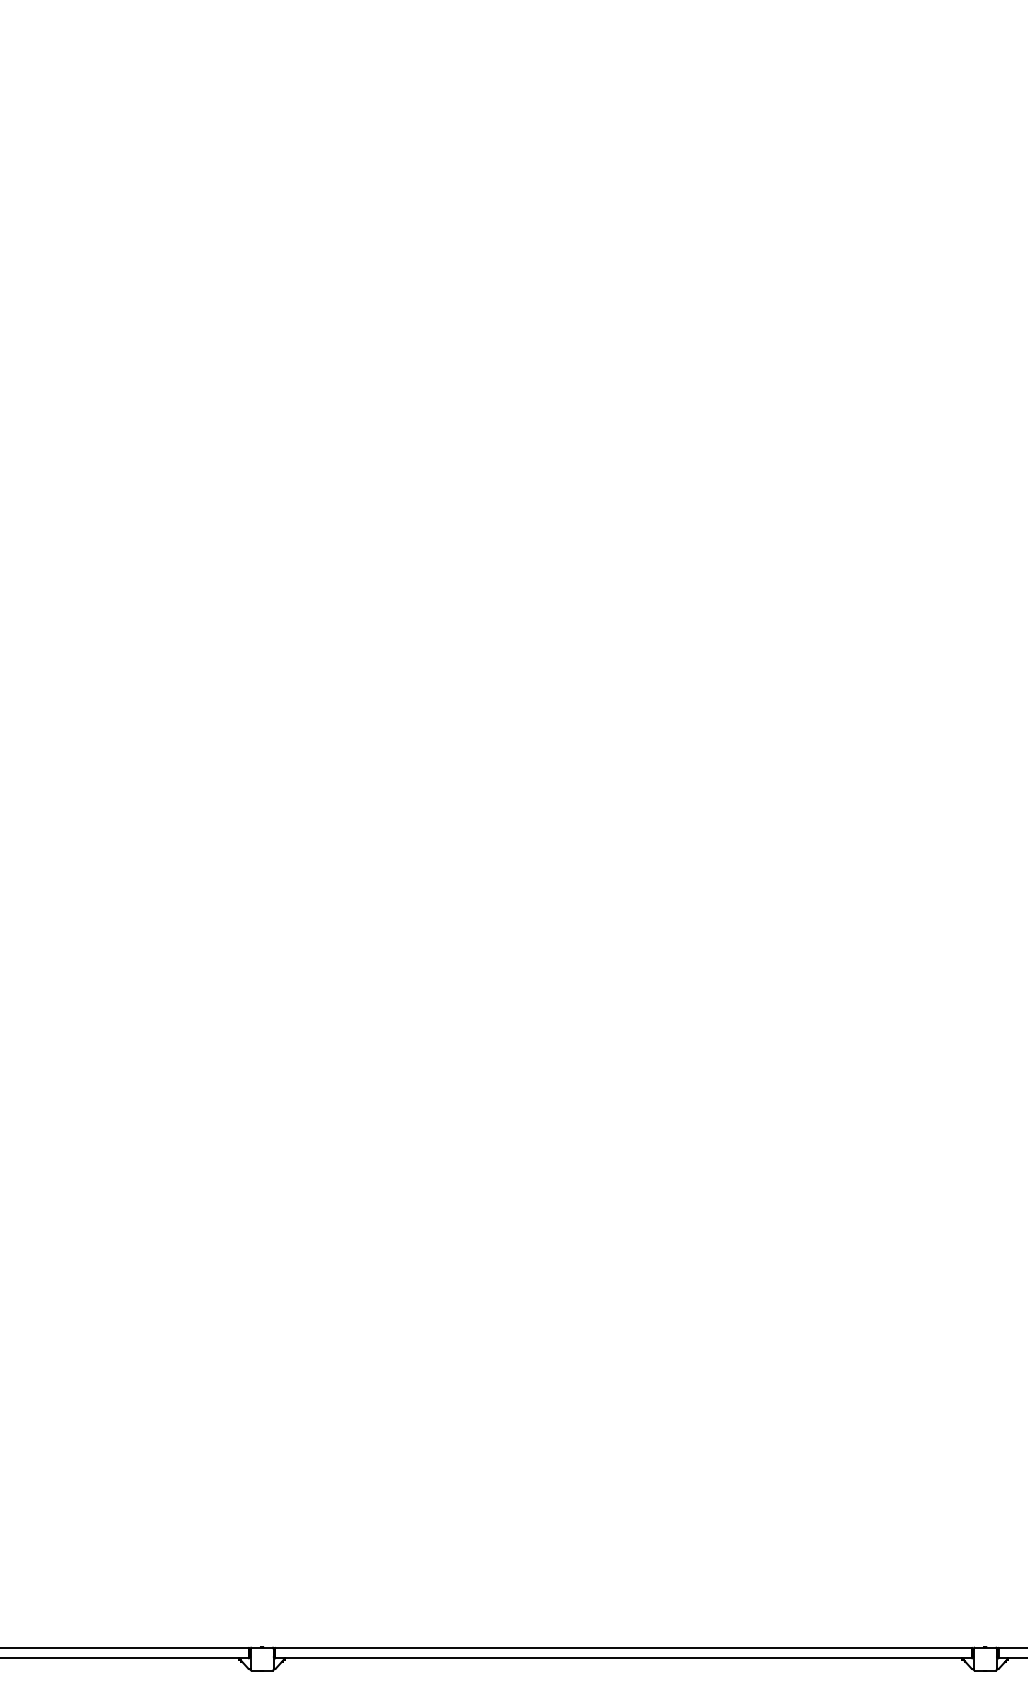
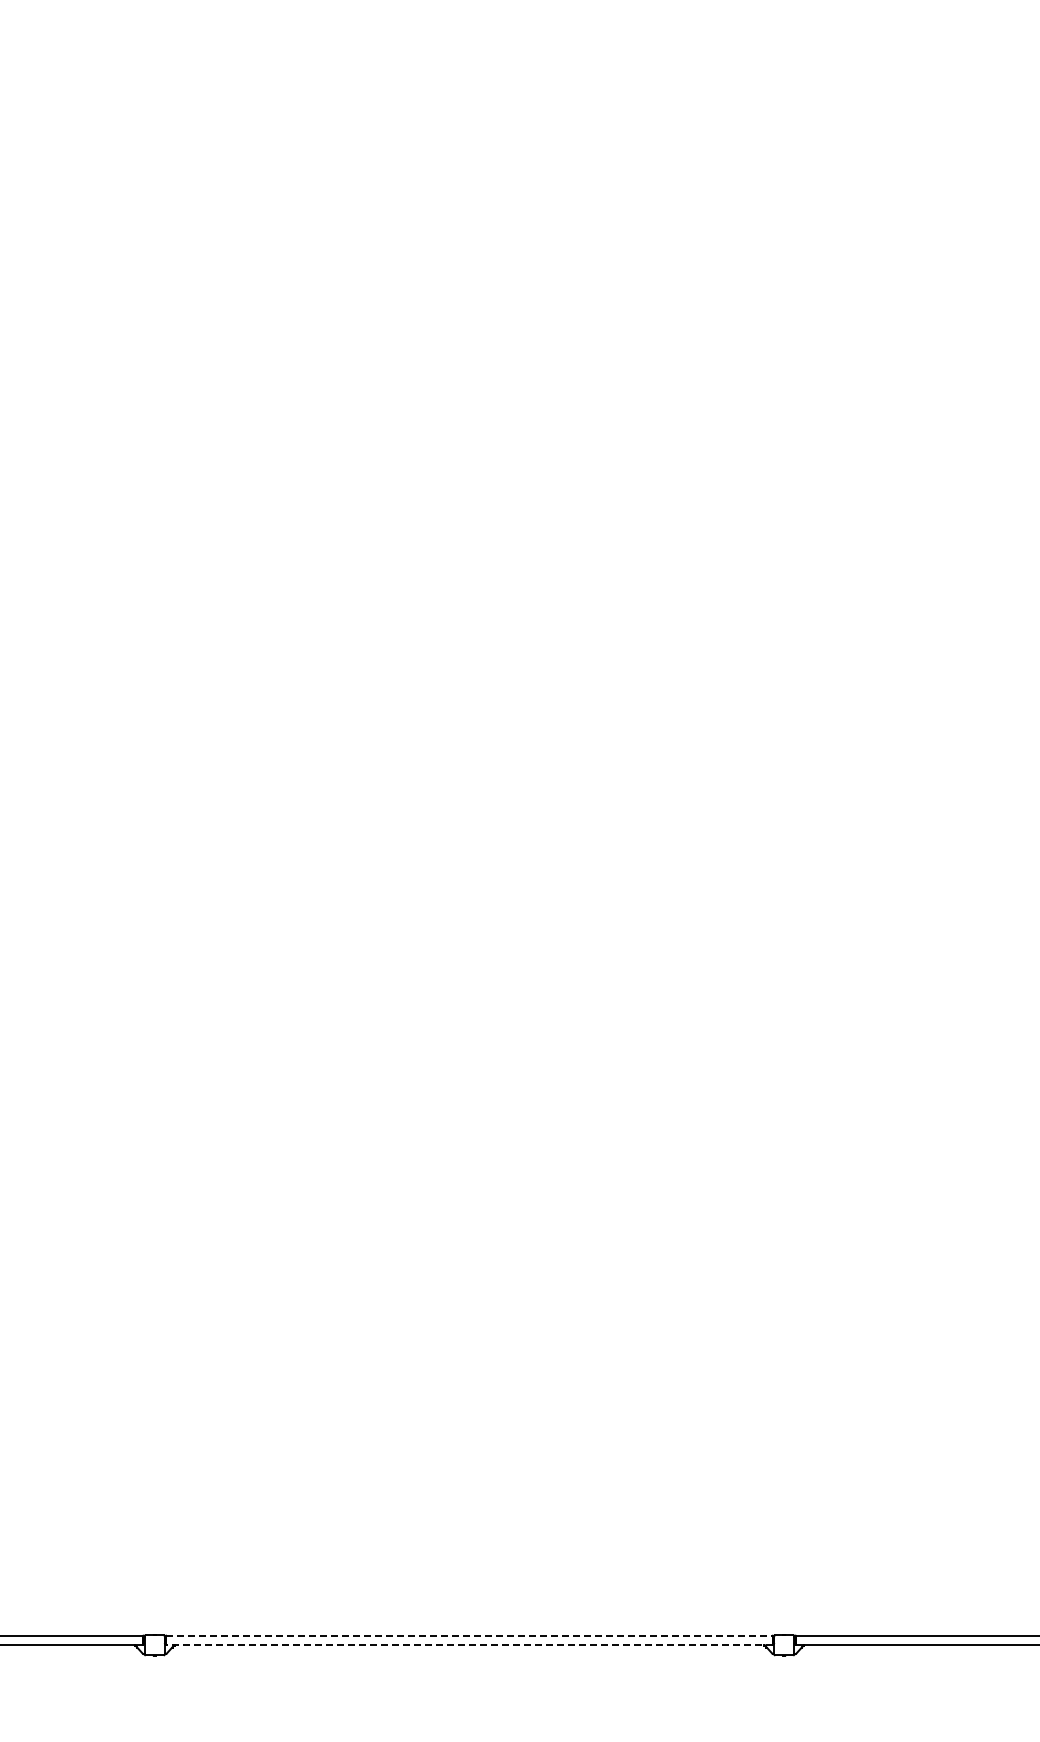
line: (624, 1647) -> (470, 1635), solid -> dashed
line: (623, 1658) -> (469, 1644), solid -> dashed

